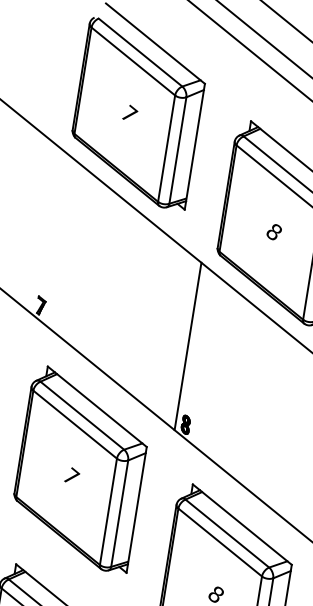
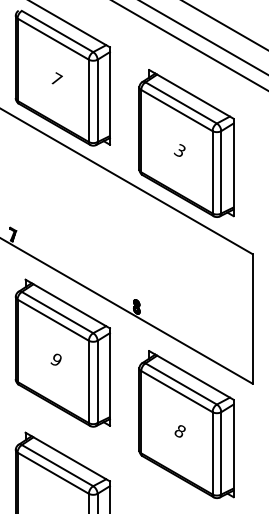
text: (273, 231) -> (179, 150), 8 -> 3
line: (187, 346) -> (128, 247), removed
text: (71, 474) -> (56, 358), 7 -> 9

